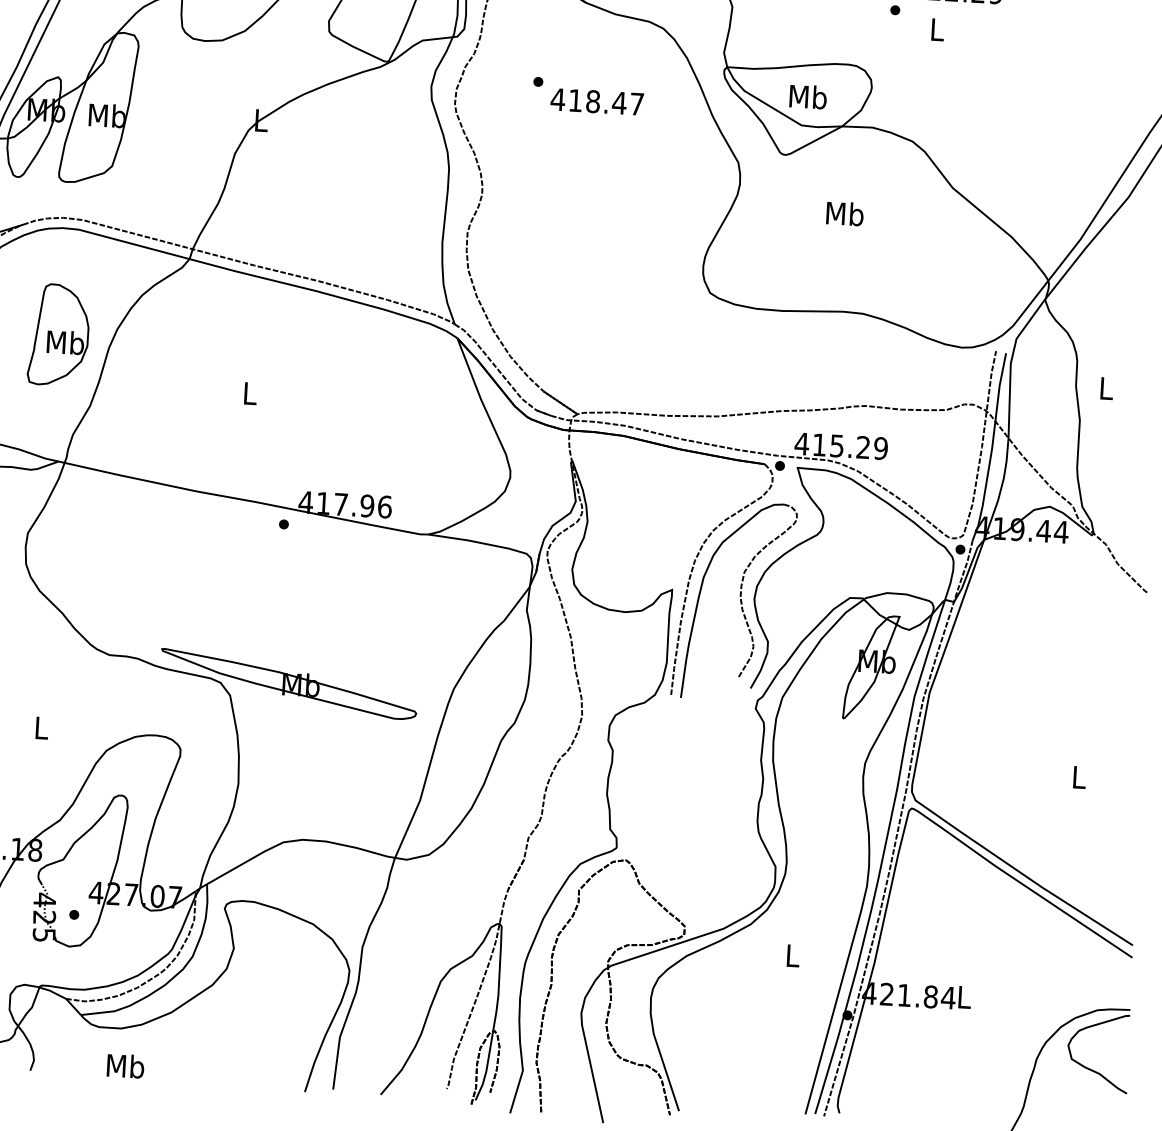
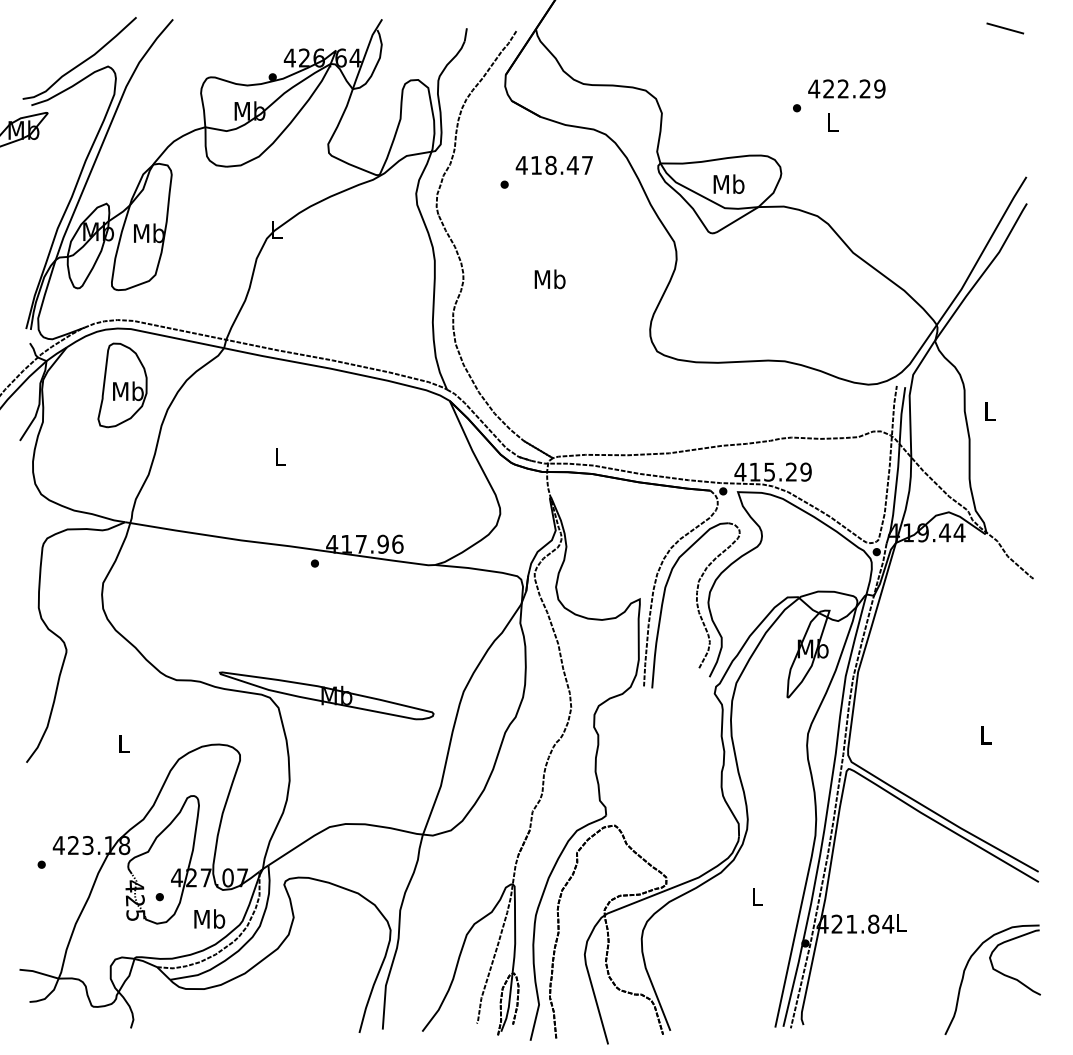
text: (596, 100) -> (553, 164), moved
text: (844, 213) -> (549, 279), moved
part: (58, 335) -> (122, 385), moved
text: (125, 1065) -> (209, 918), moved

